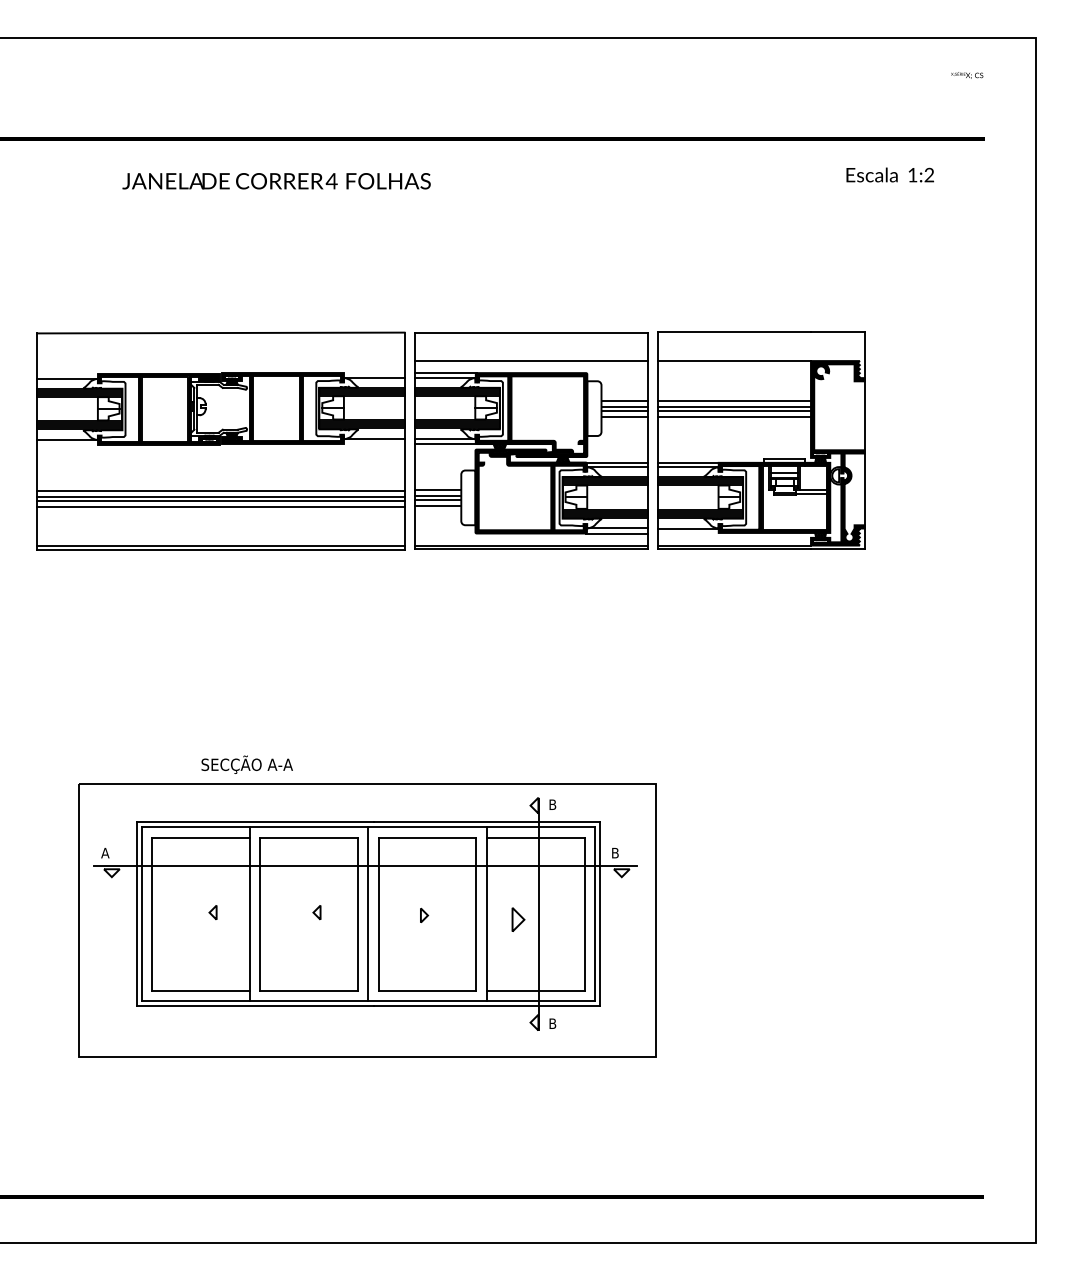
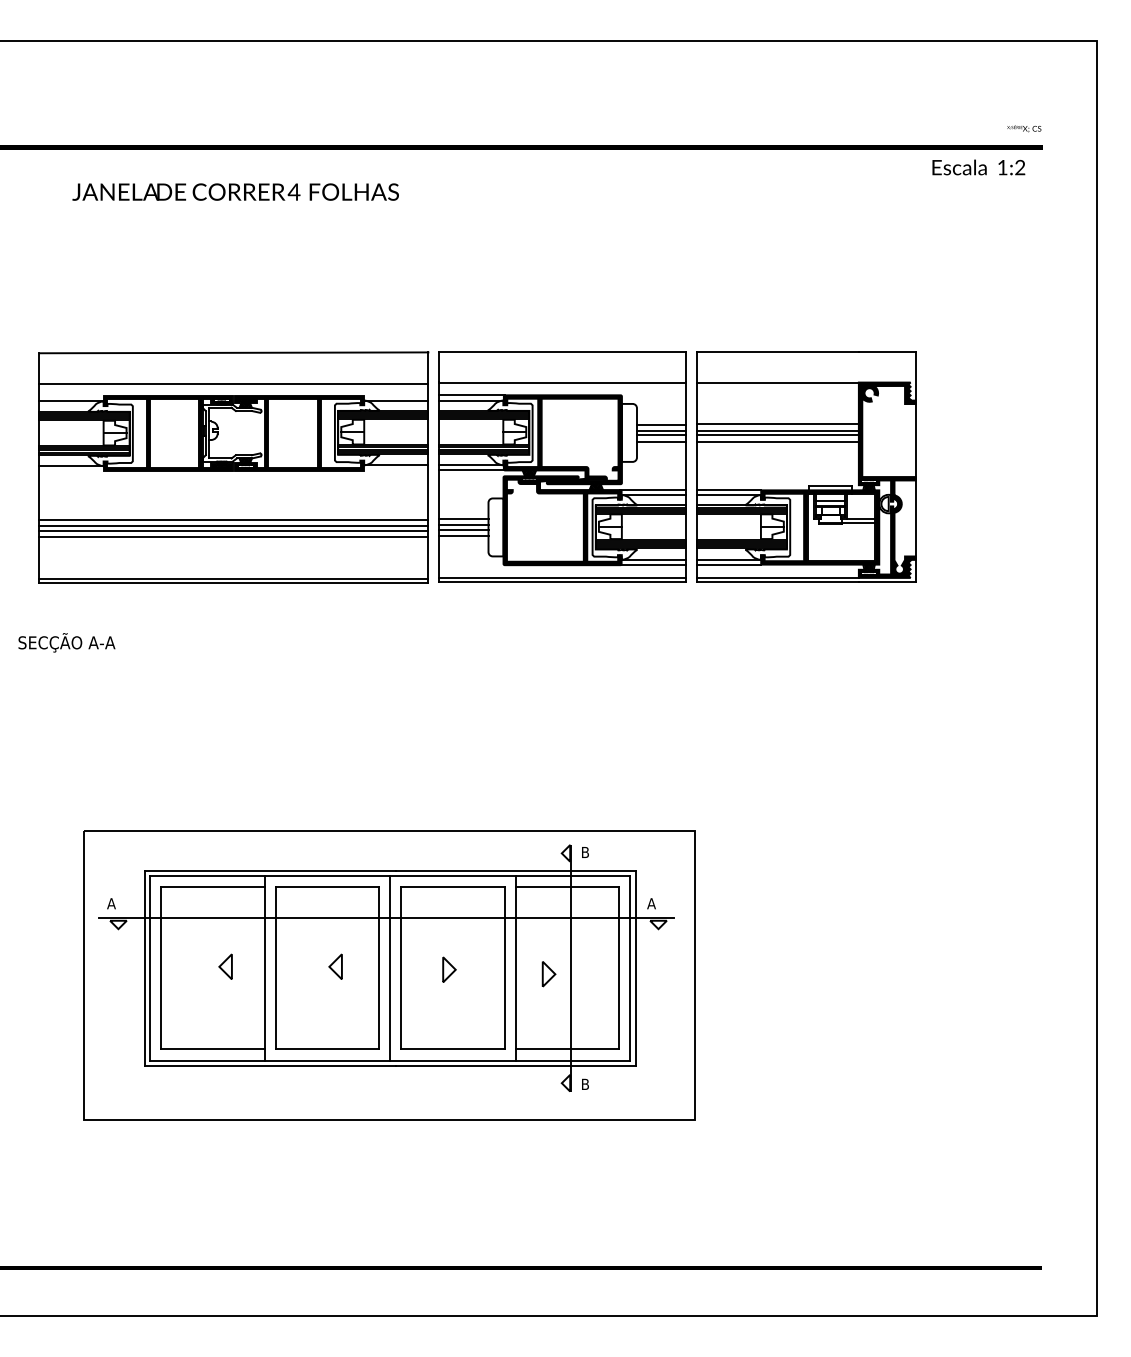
text: (967, 75) -> (1024, 128), moved
text: (889, 174) -> (978, 166), moved
text: (276, 181) -> (235, 192), moved
line: (220, 362) -> (233, 384), added
line: (687, 532) -> (728, 564), added
text: (246, 764) -> (66, 642), moved
text: (615, 852) -> (651, 903), B -> A
part: (212, 912) -> (224, 966), size x1.67
part: (316, 912) -> (335, 966), size x1.67
part: (424, 915) -> (449, 969), size x1.67

